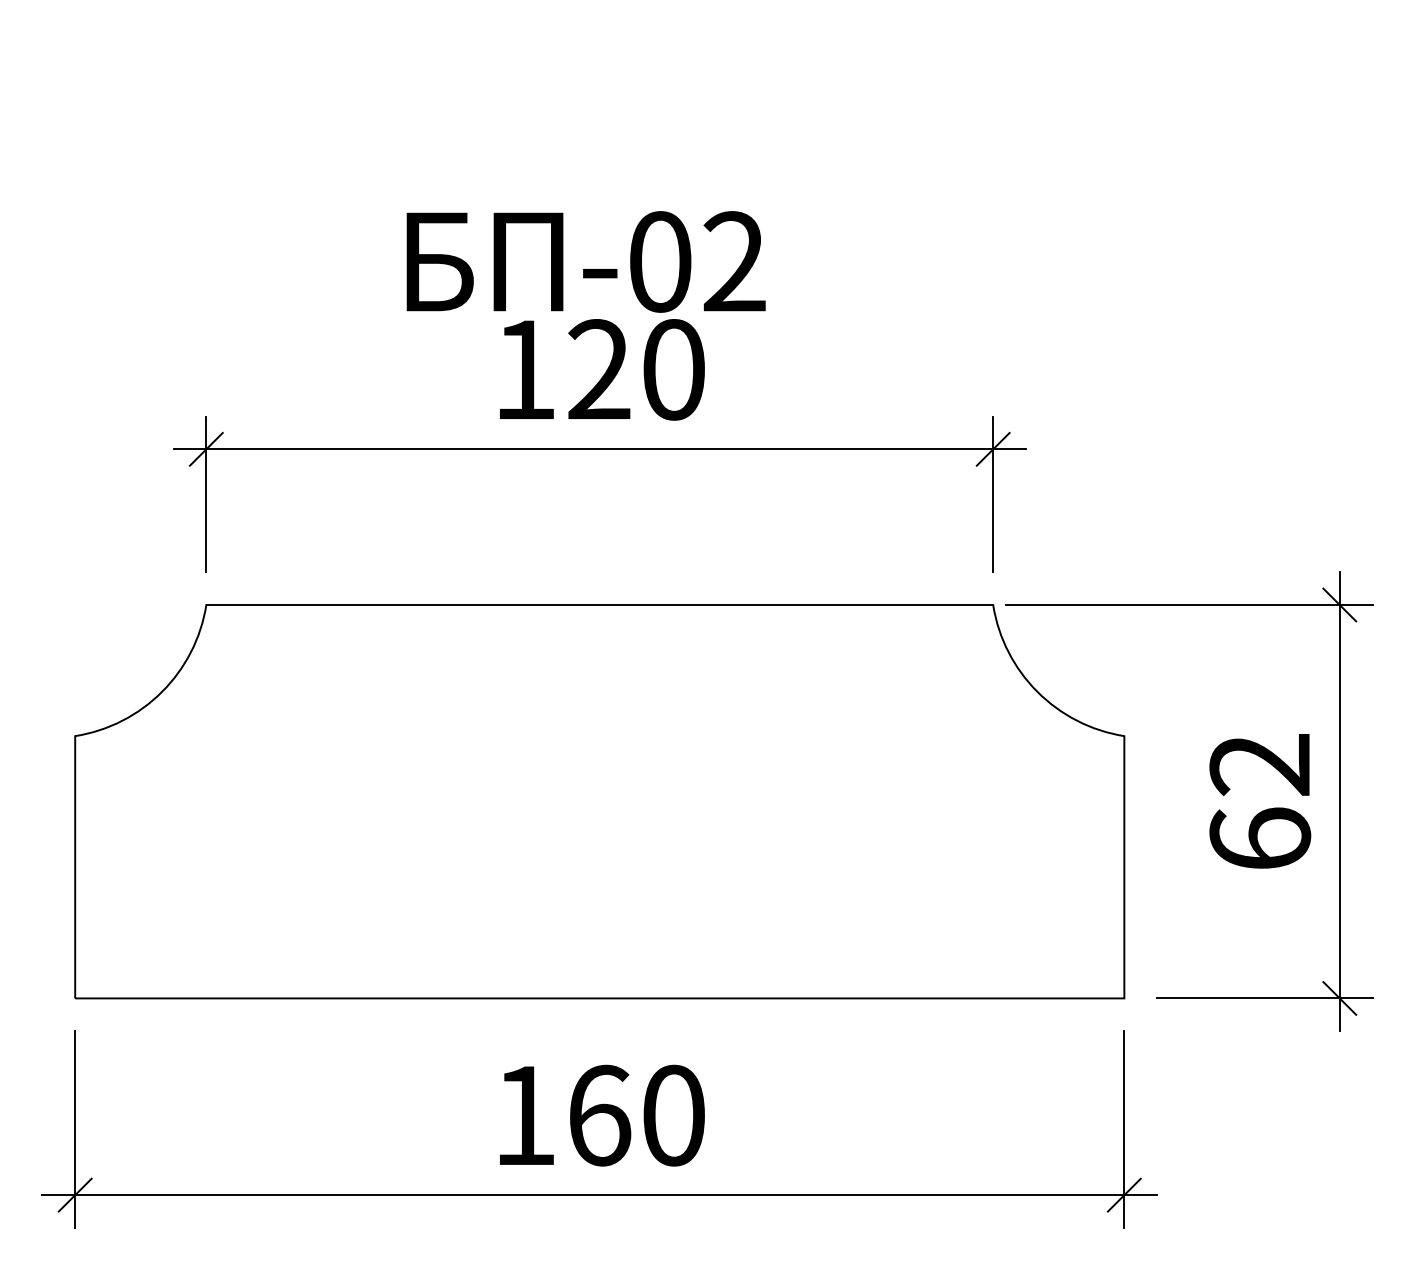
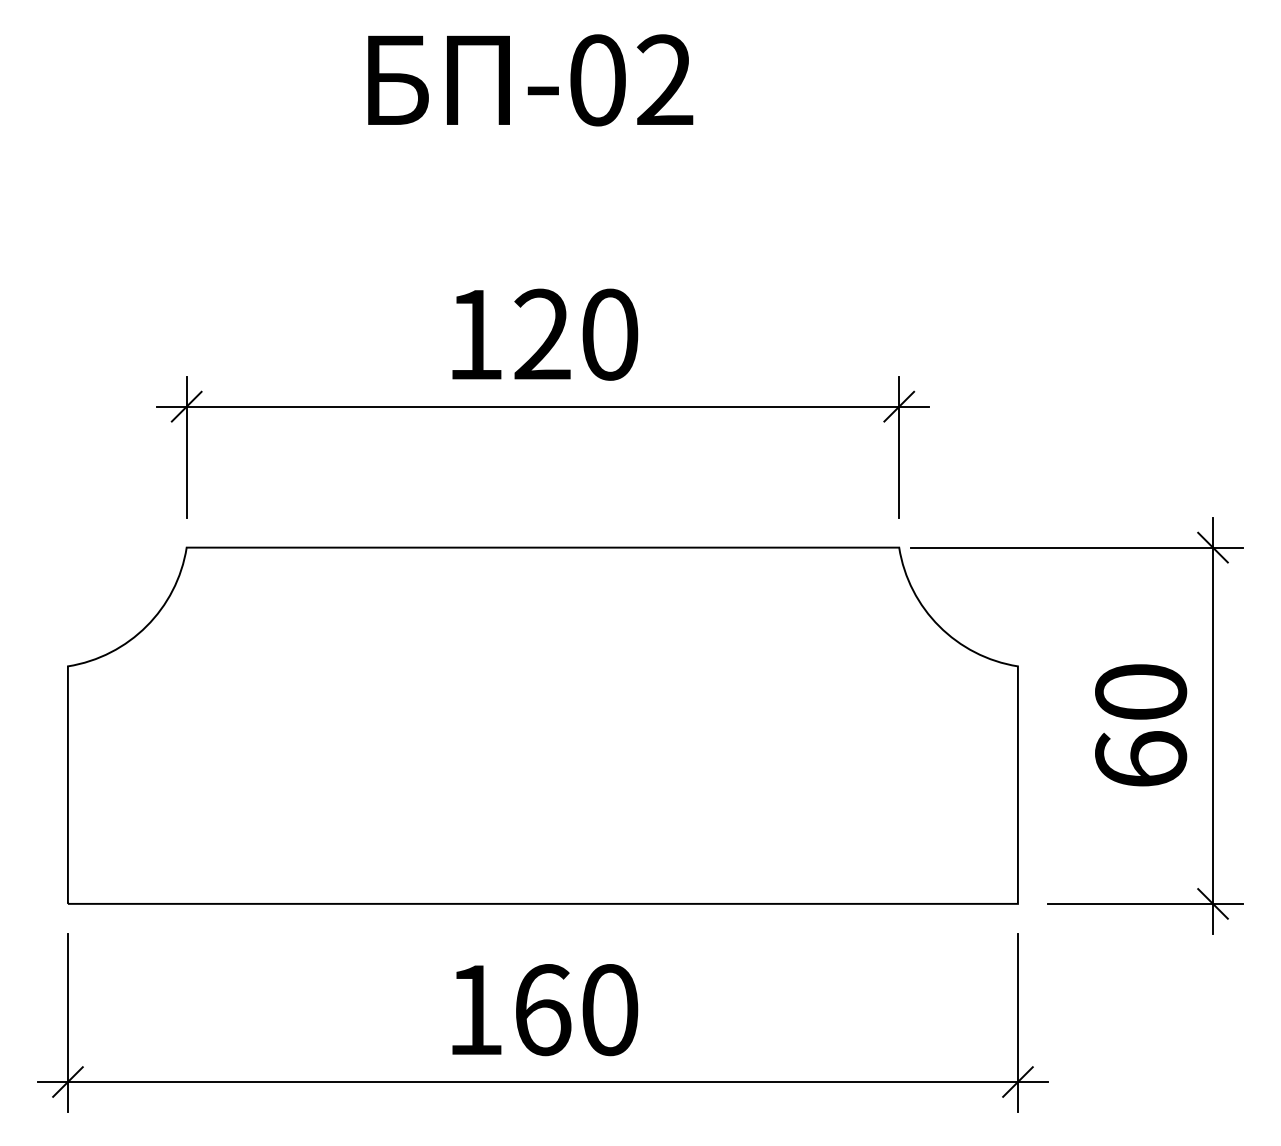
text: (585, 261) -> (530, 79), moved
text: (1260, 764) -> (1141, 692), 62 -> 60

